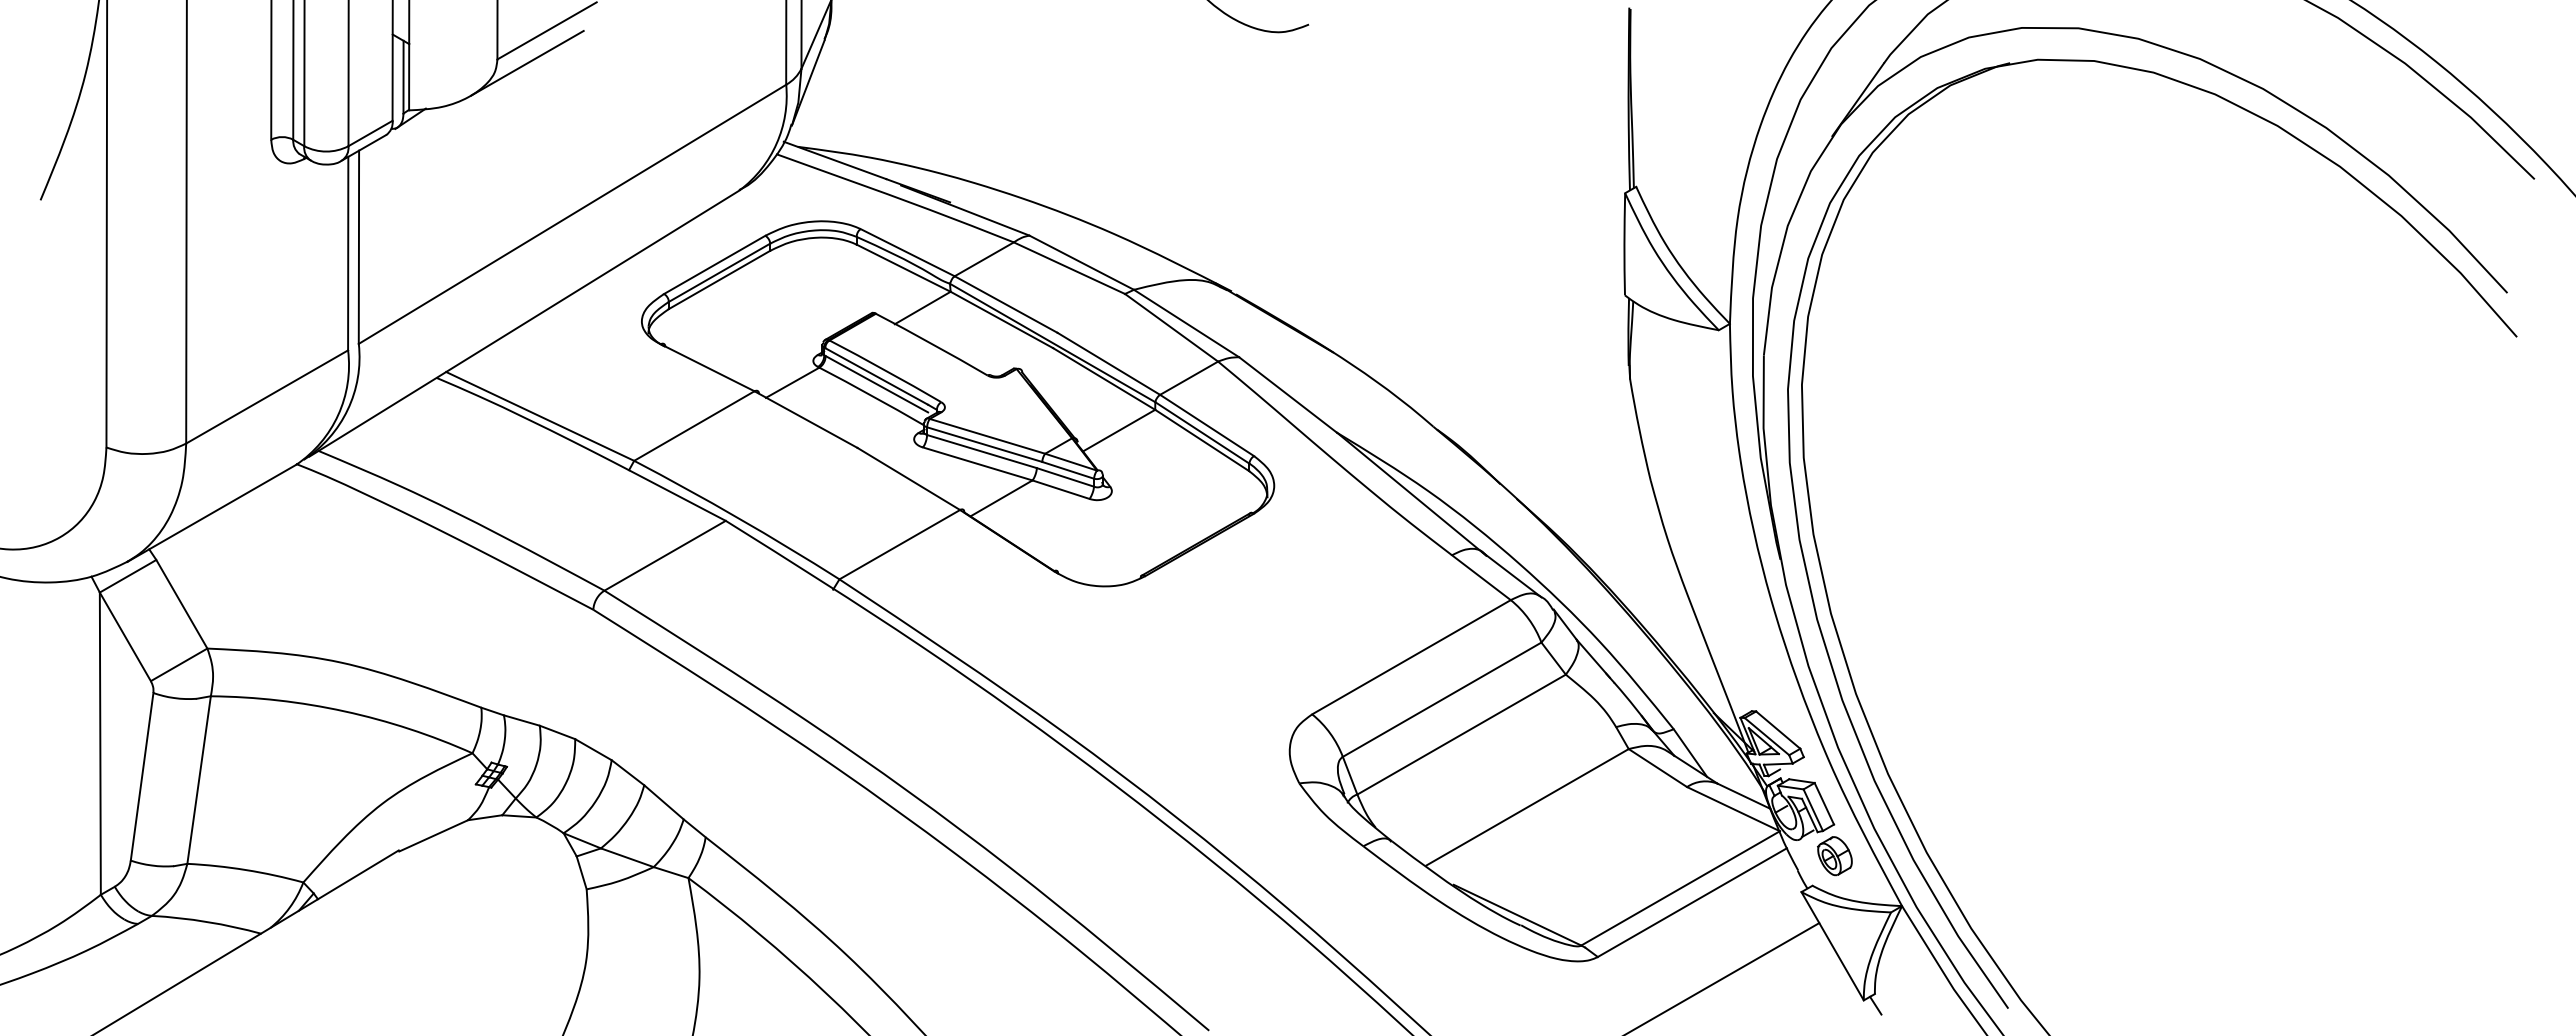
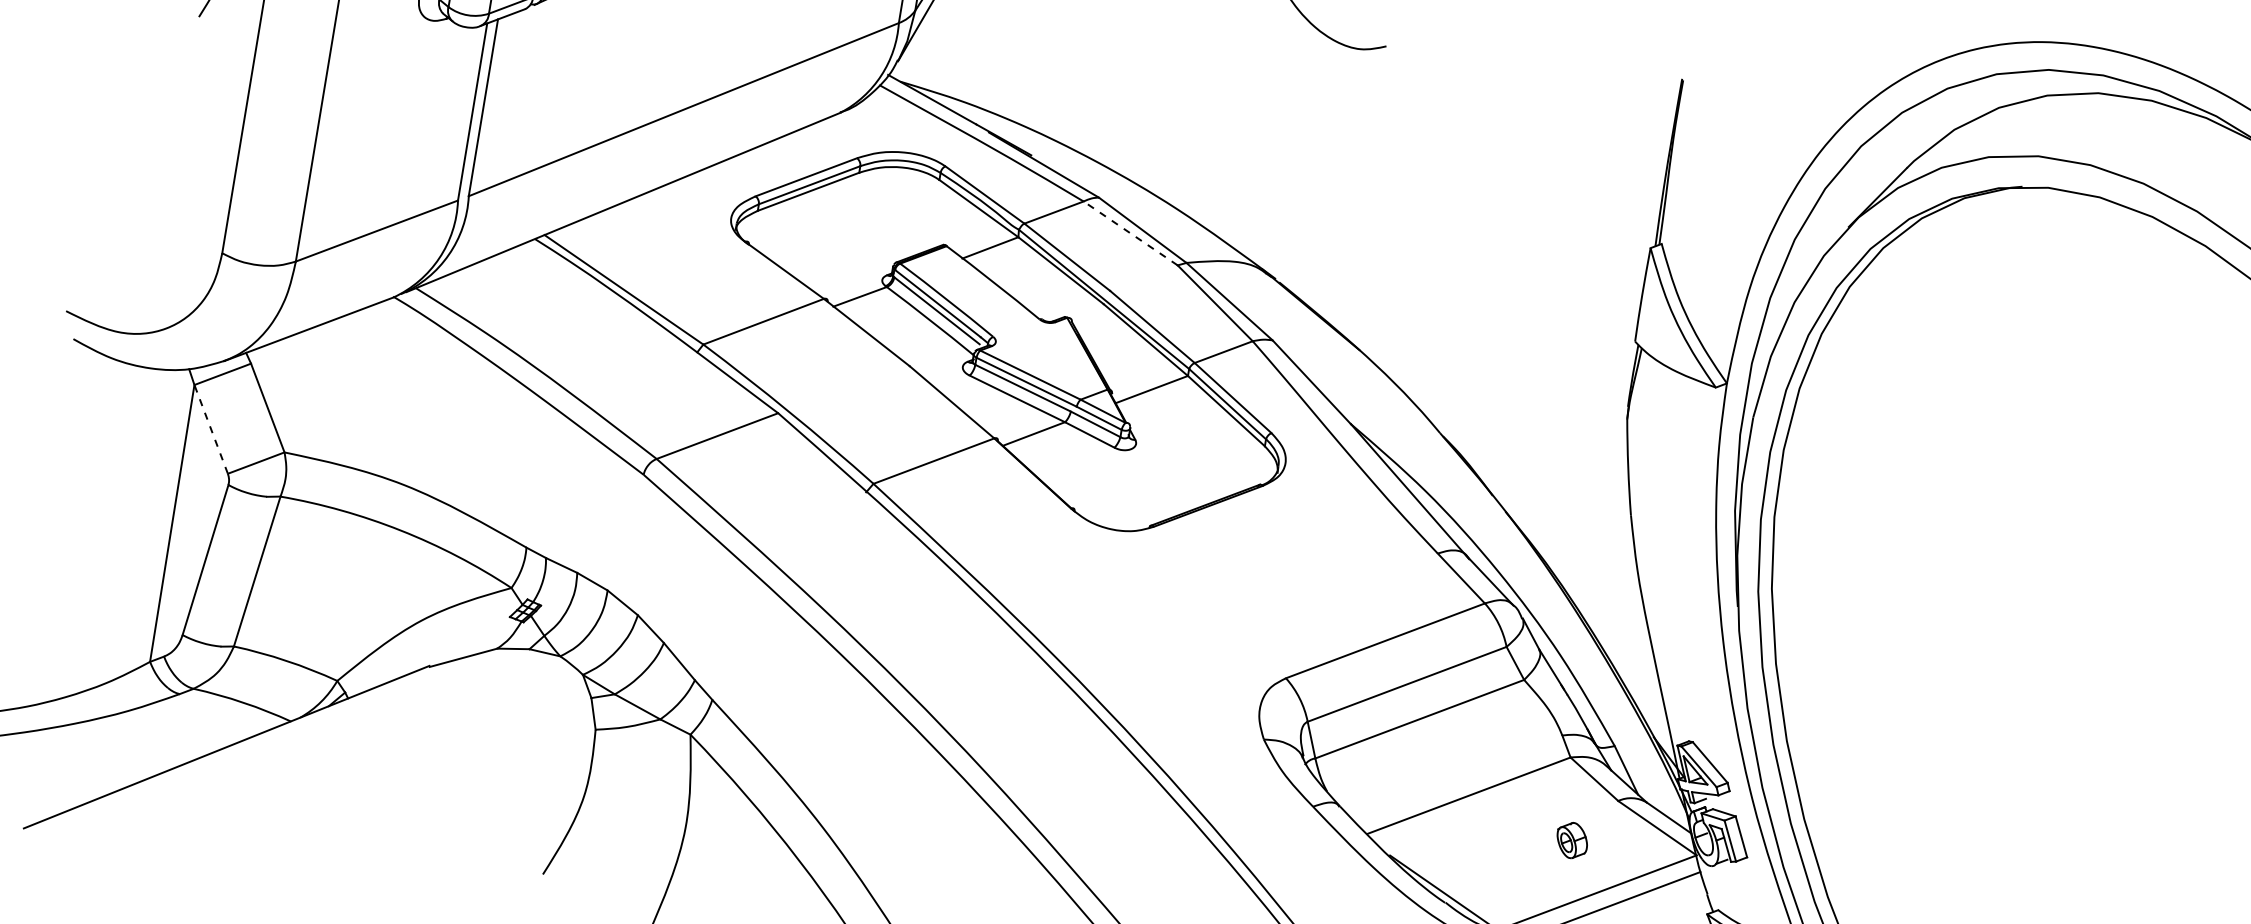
line: (1068, 267) -> (1129, 232), solid -> dashed
line: (125, 636) -> (211, 429), solid -> dashed
part: (1834, 856) -> (1571, 840), moved

